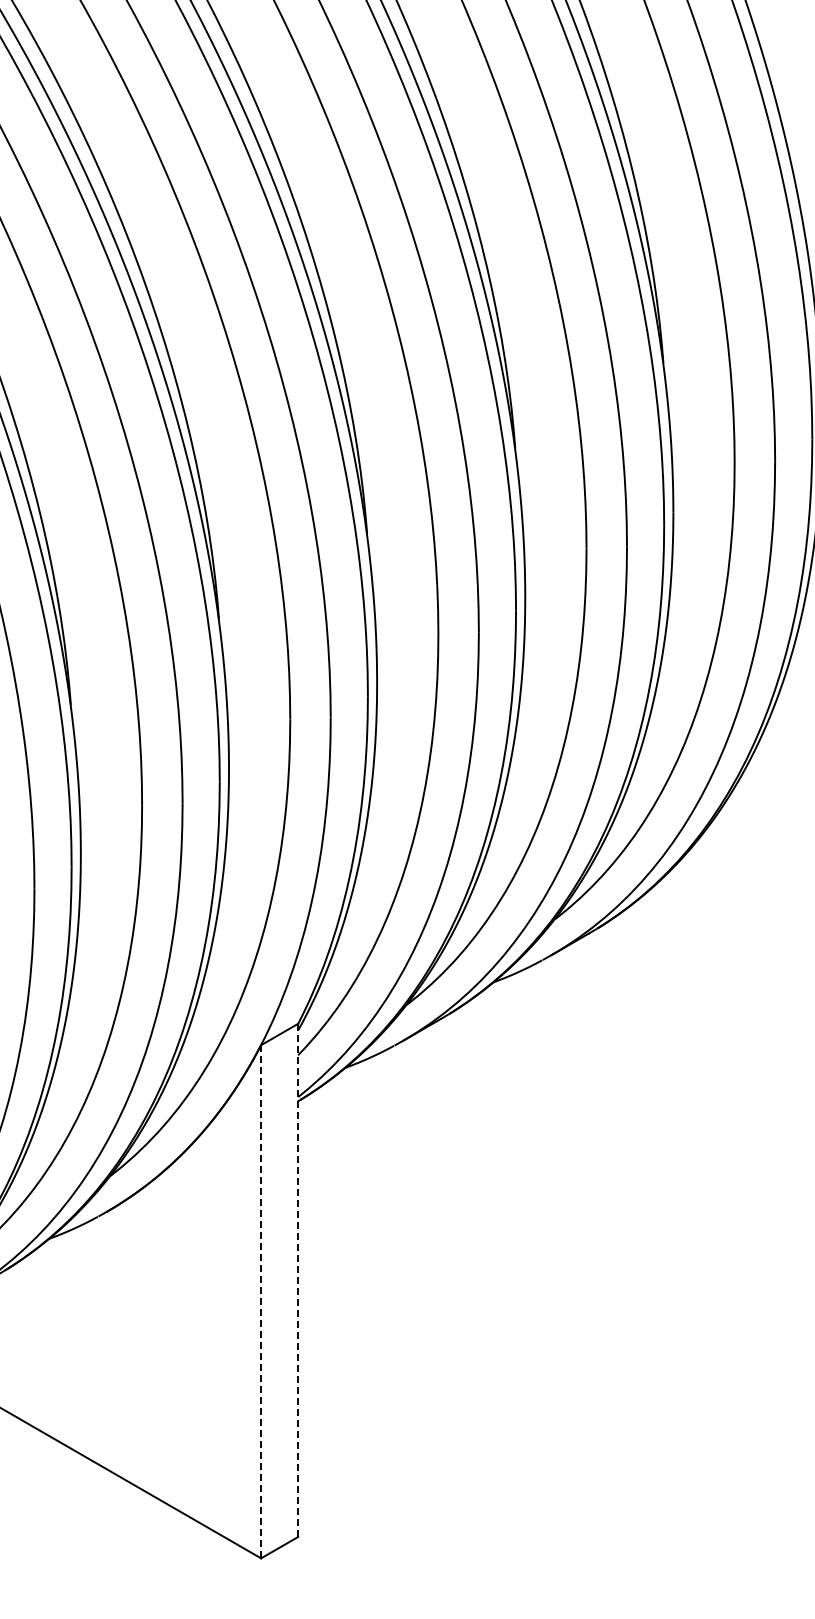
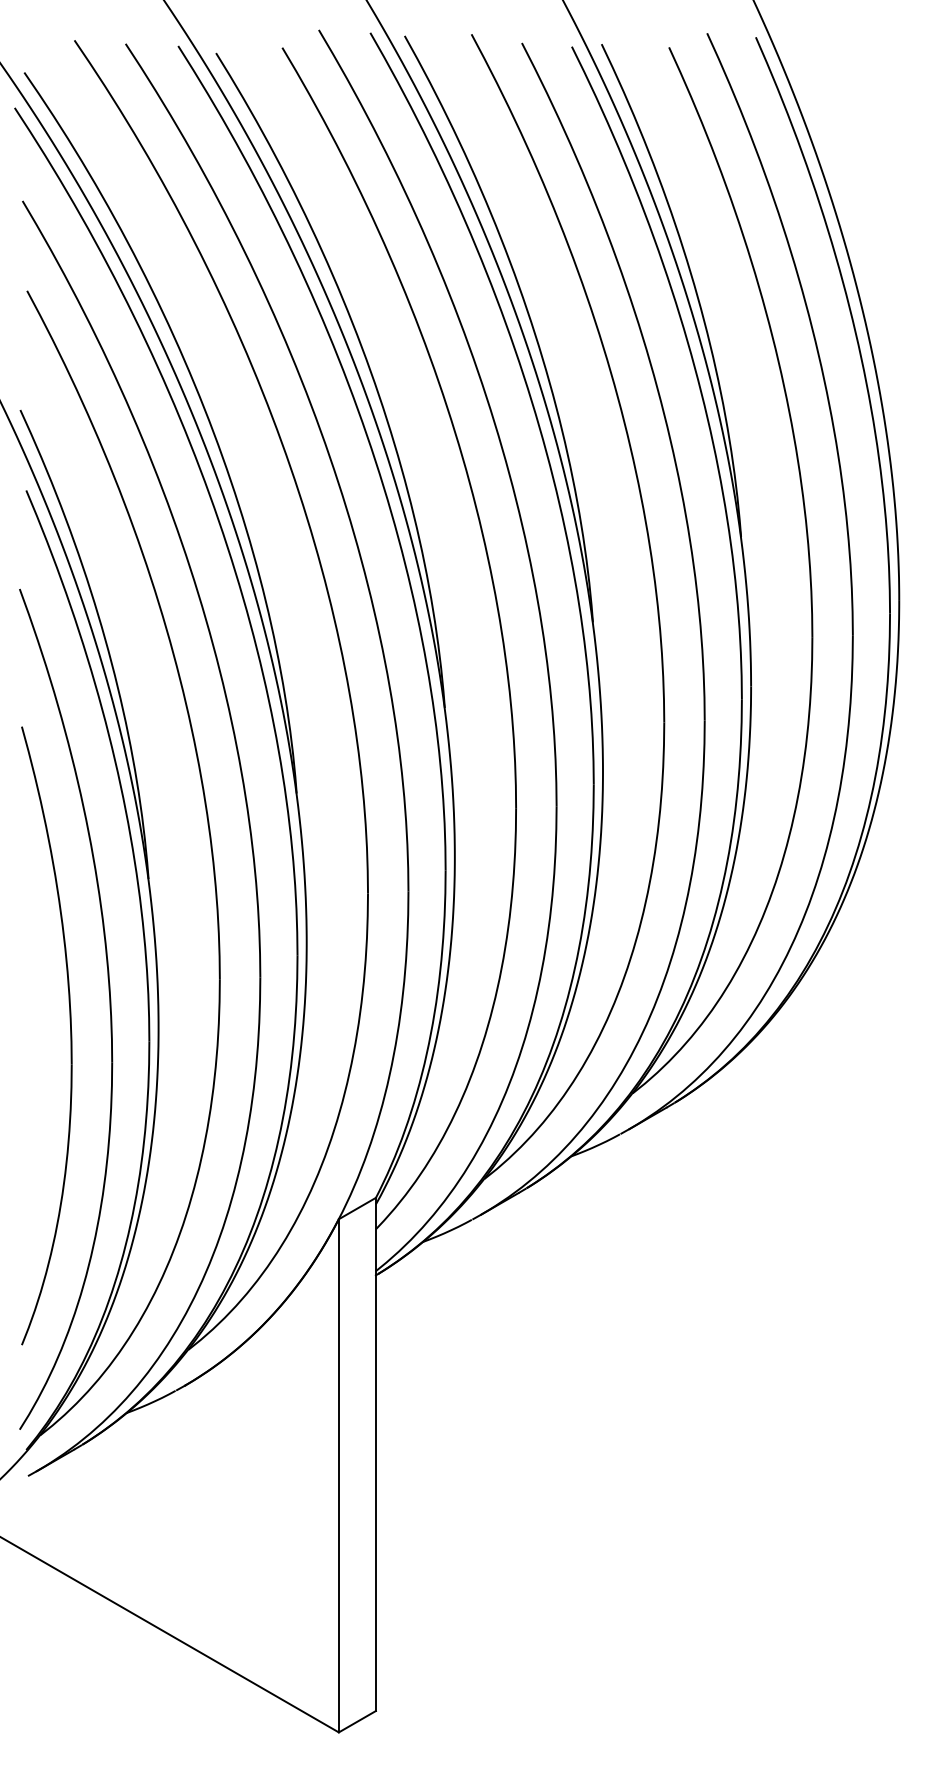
line: (297, 1280) -> (375, 1454), dashed -> solid
line: (260, 1301) -> (338, 1475), dashed -> solid

